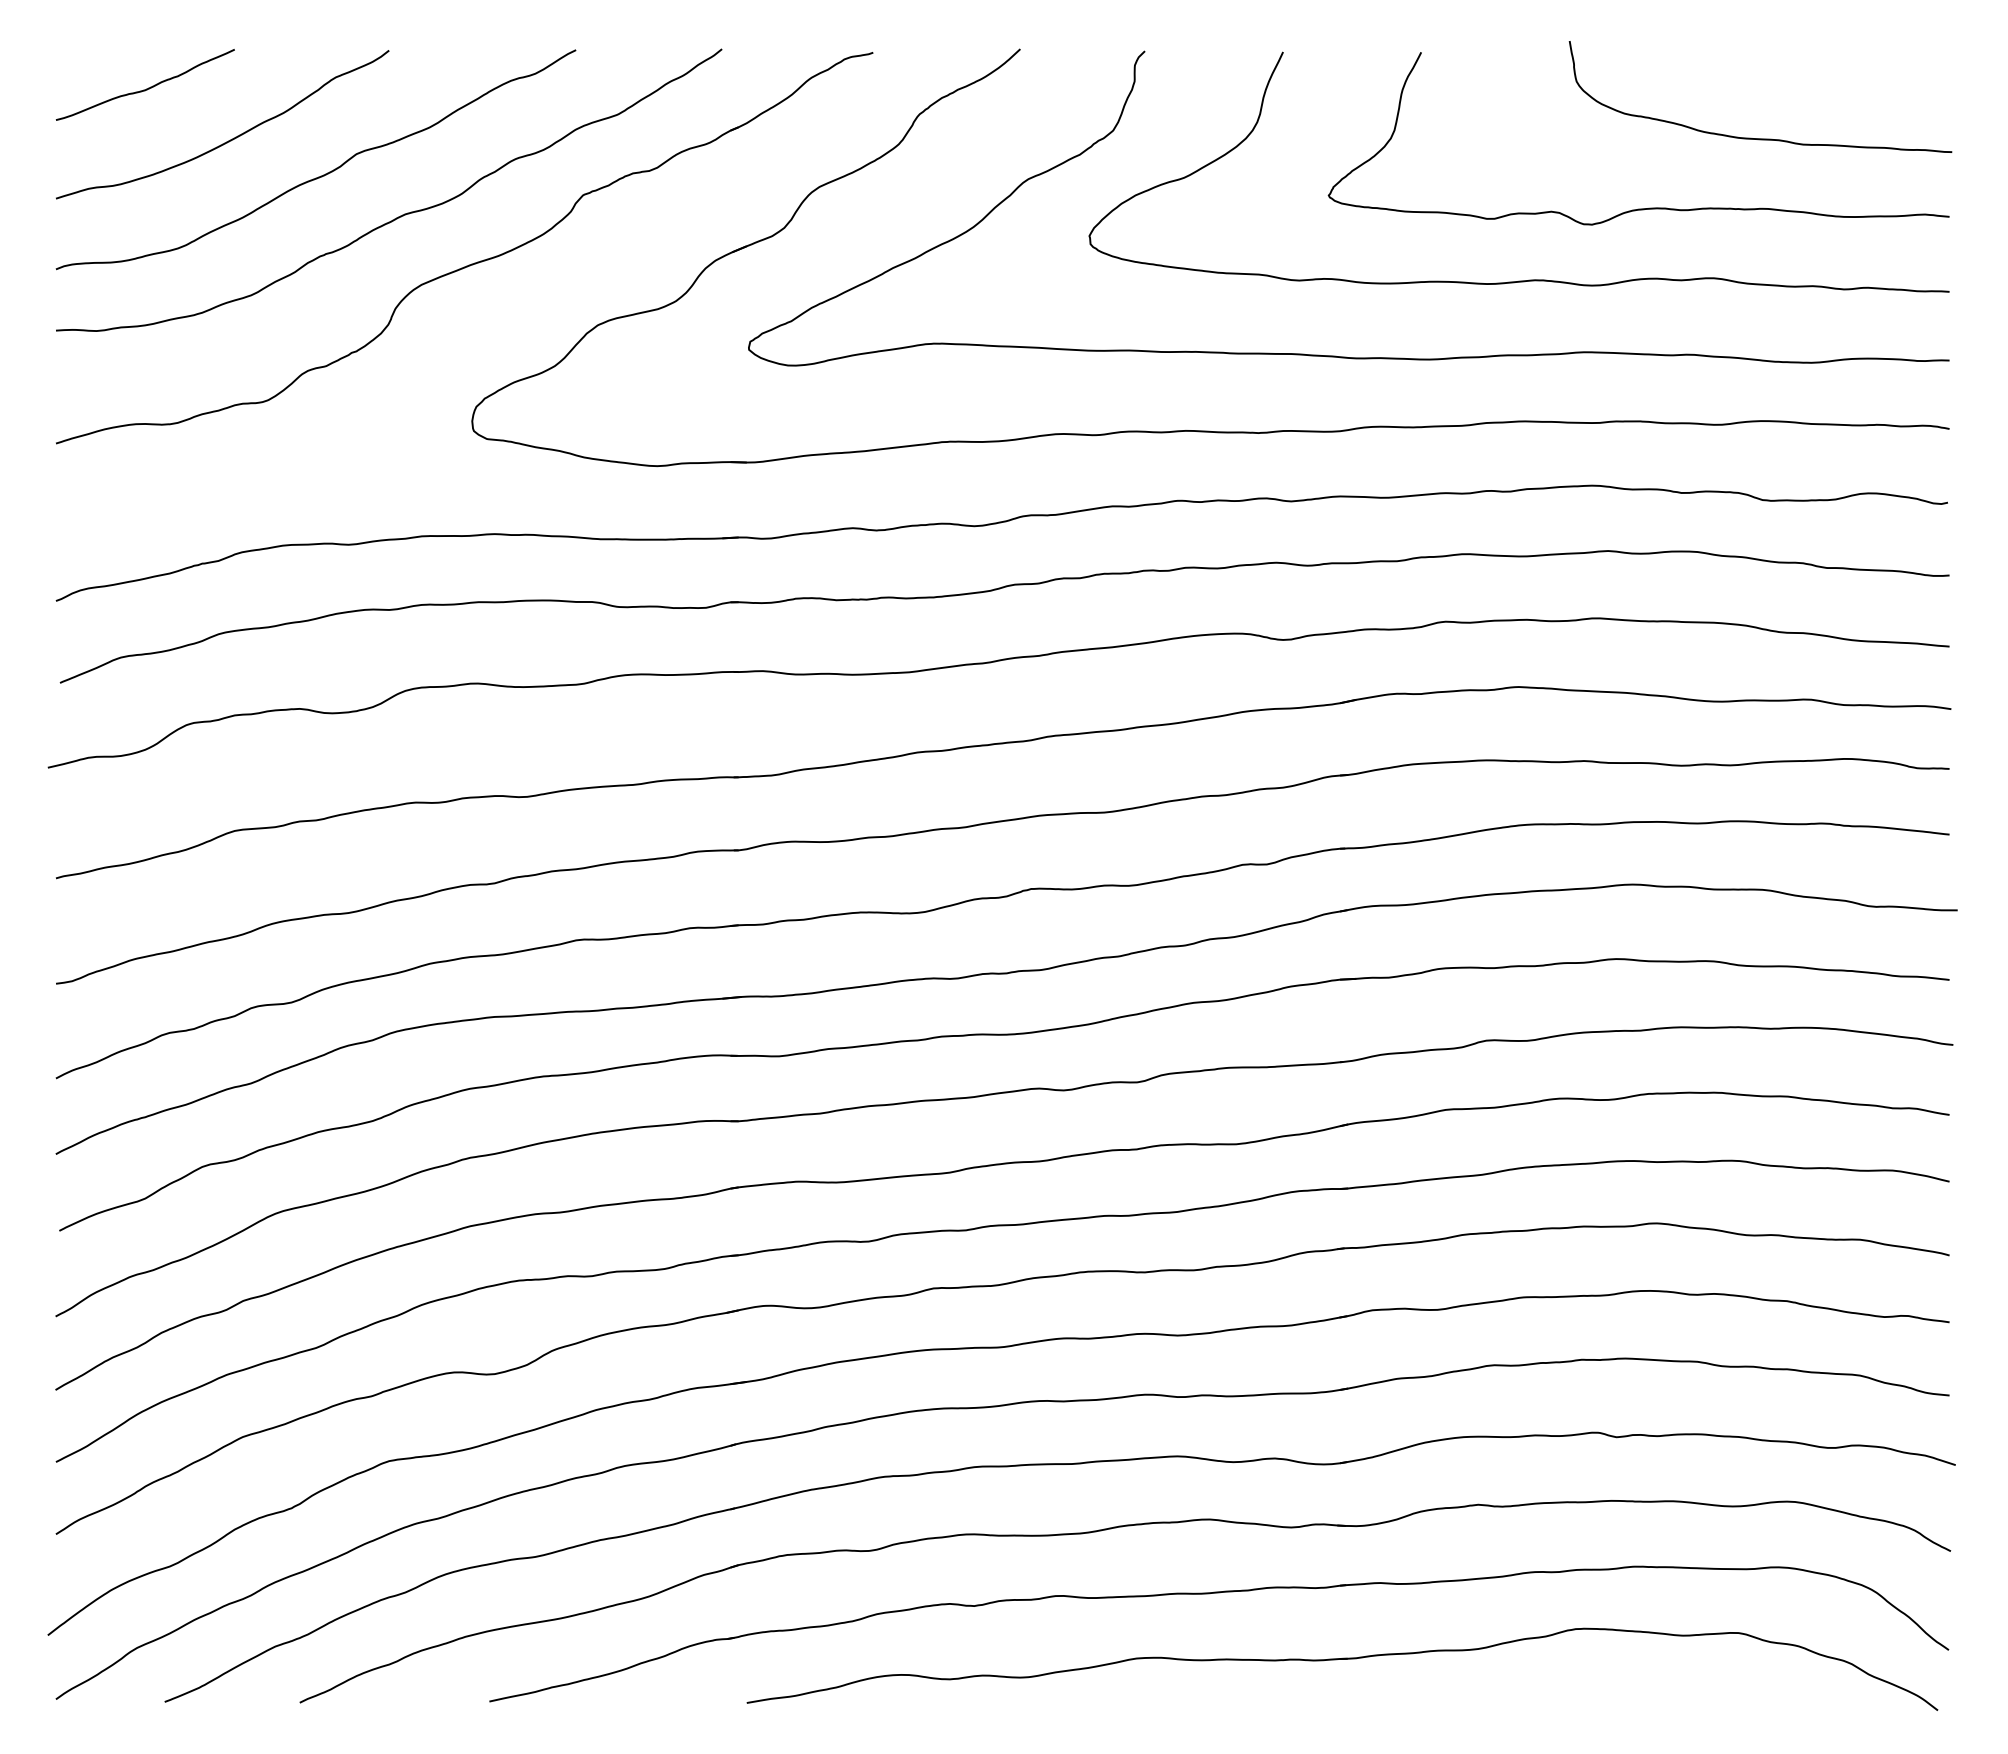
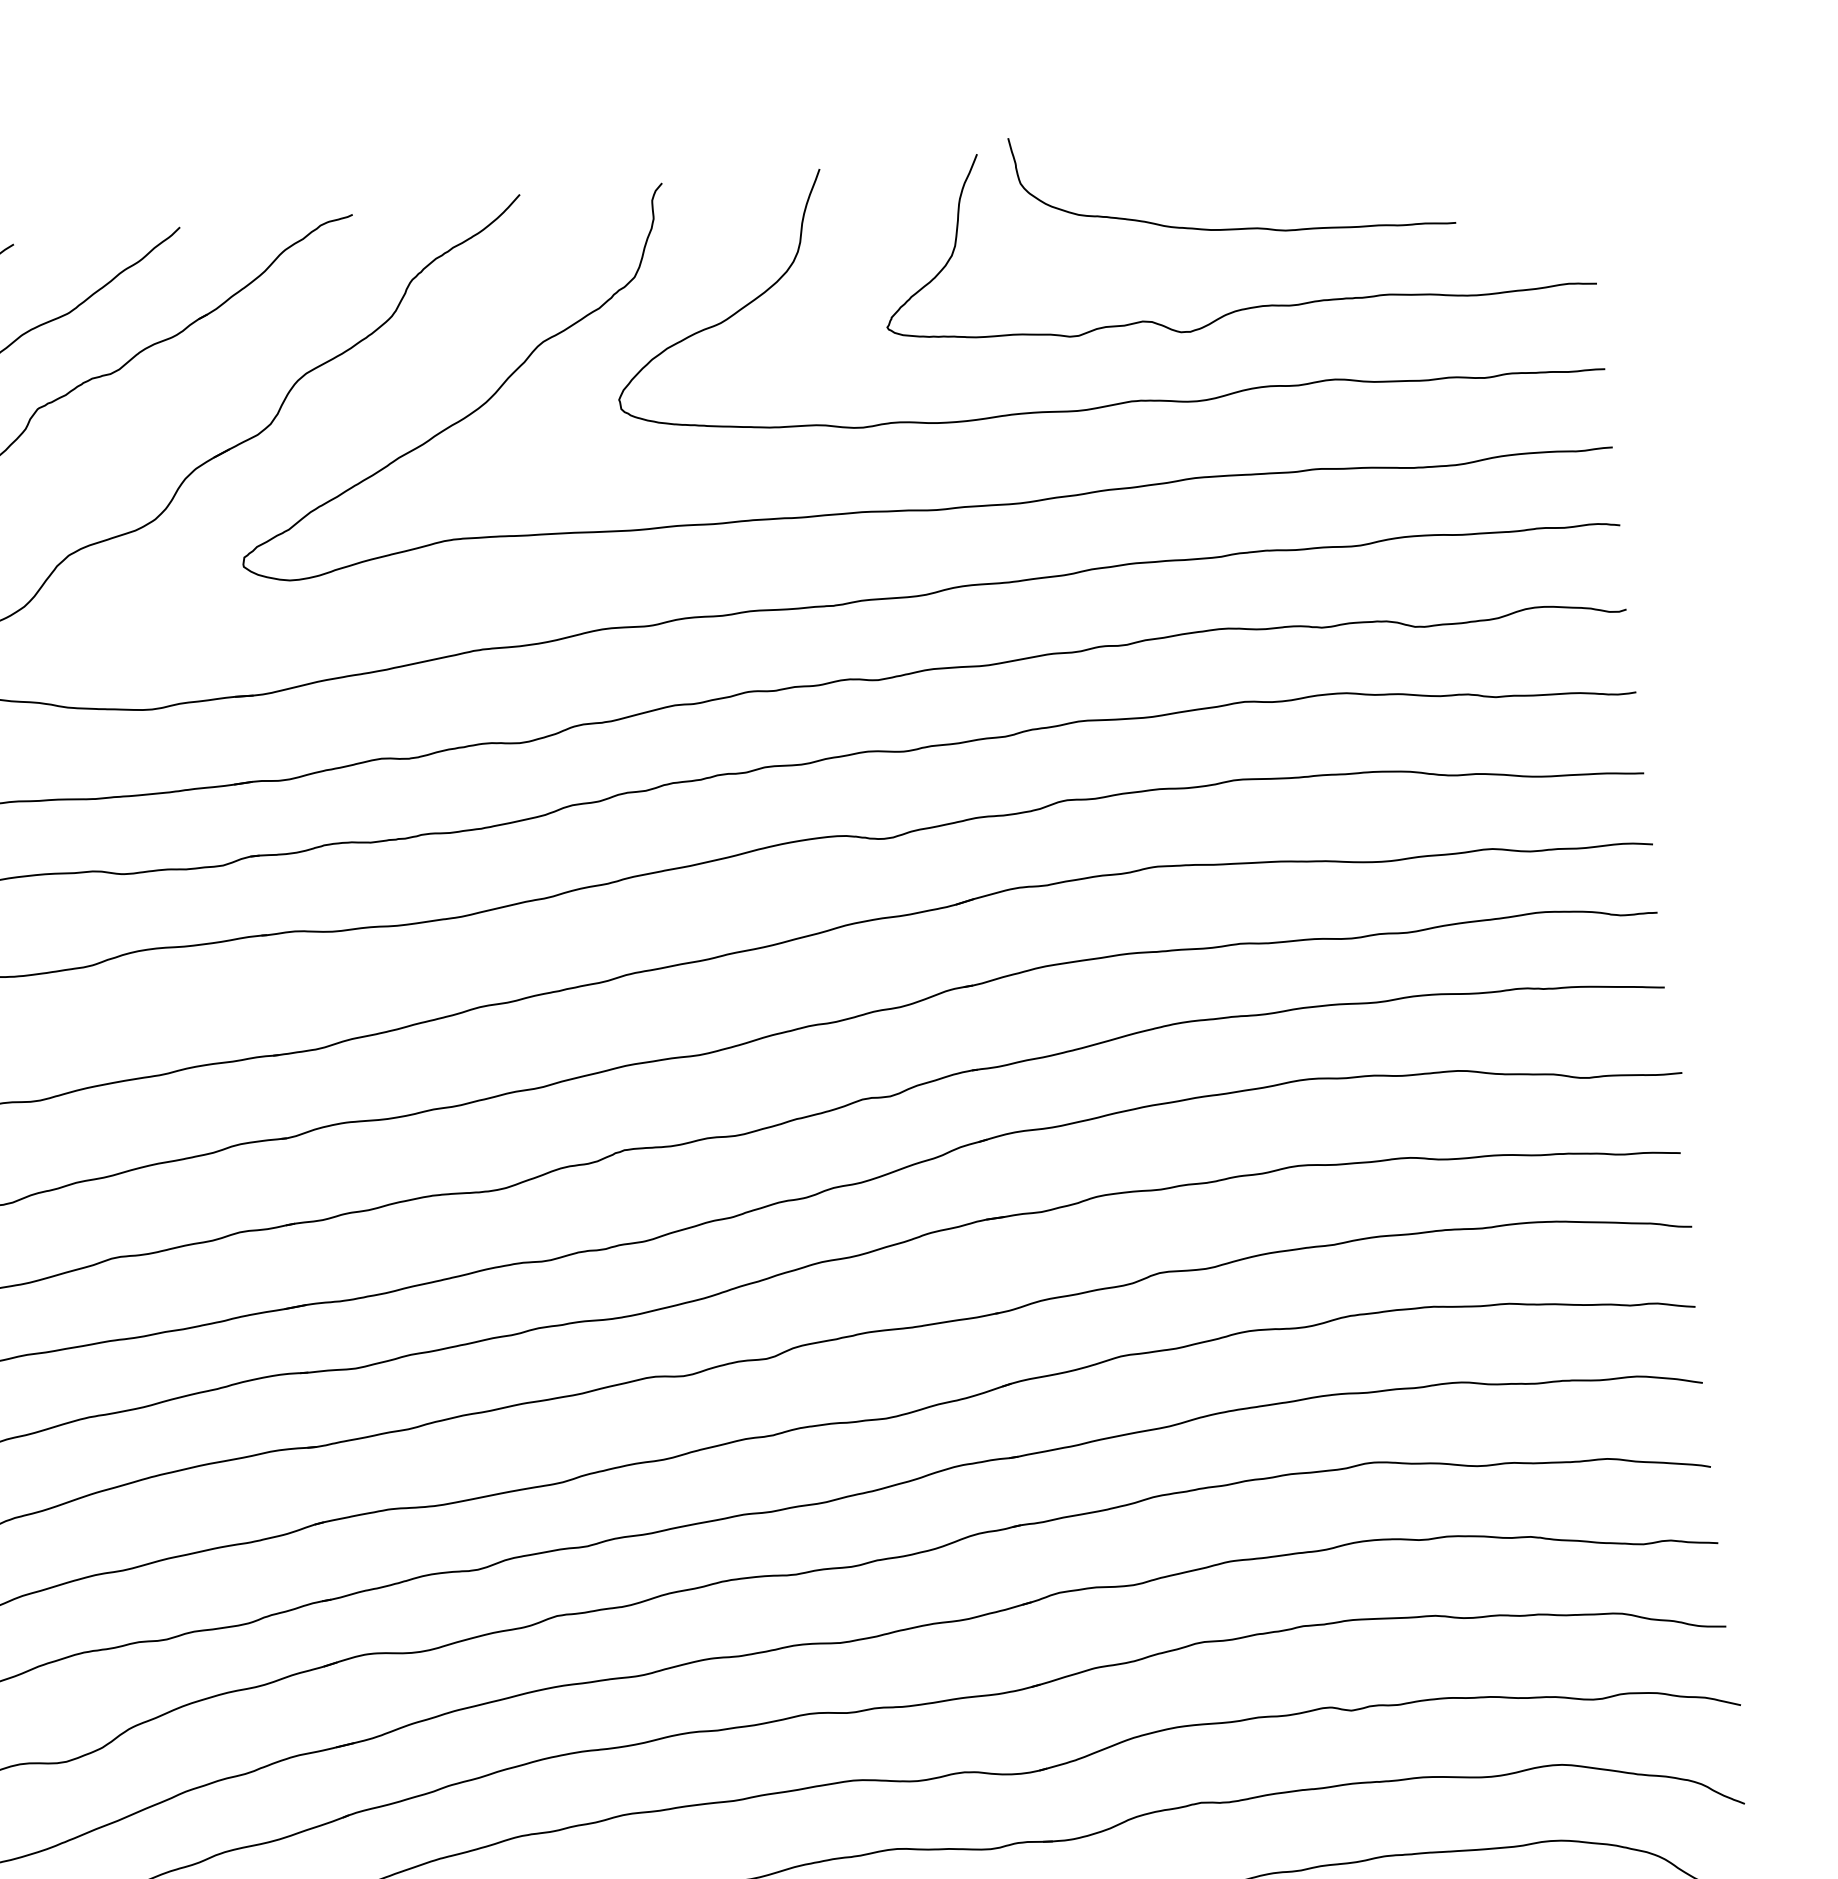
curve: (1751, 137) -> (1225, 228), moved

